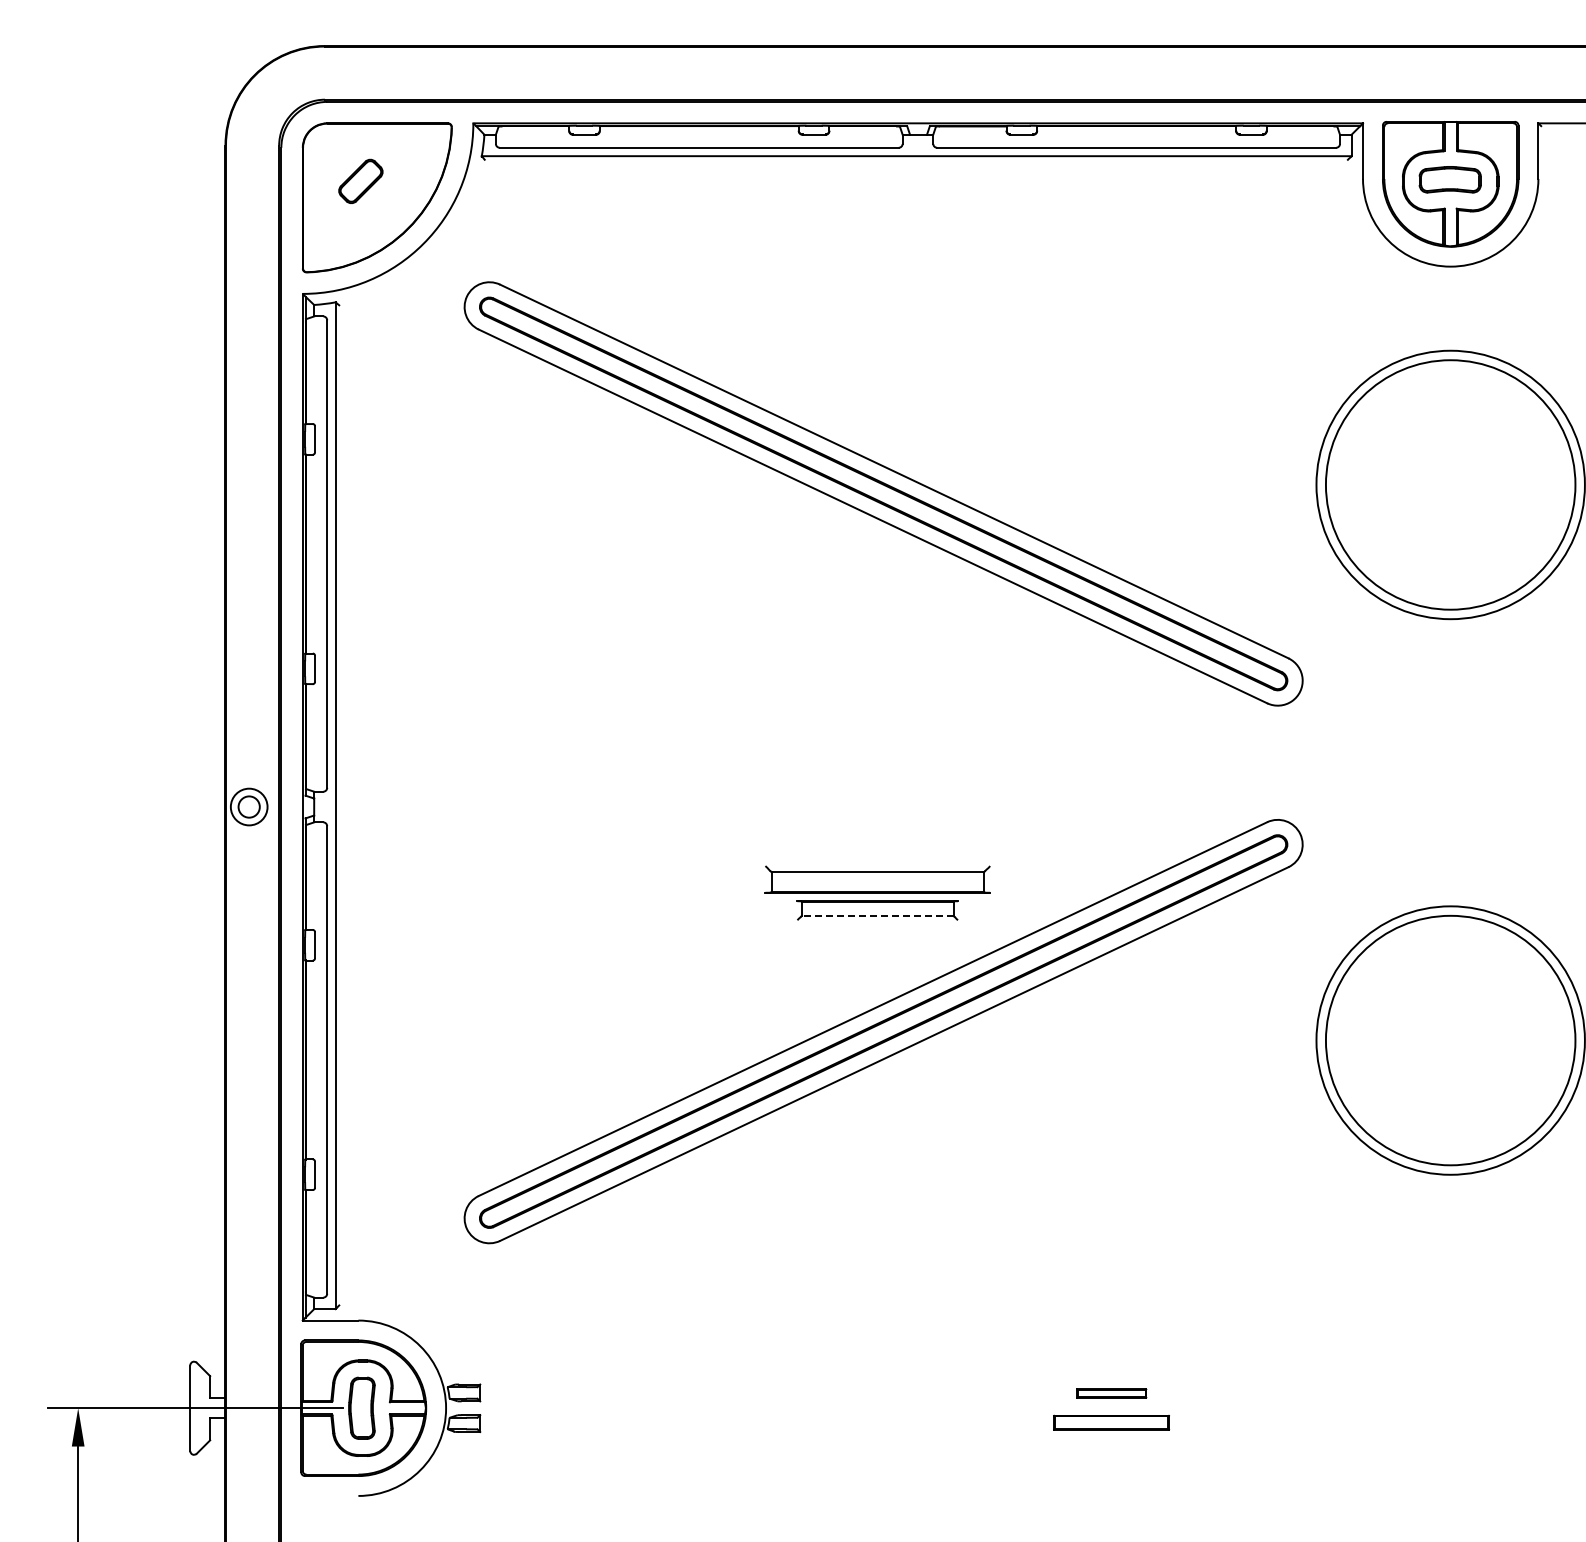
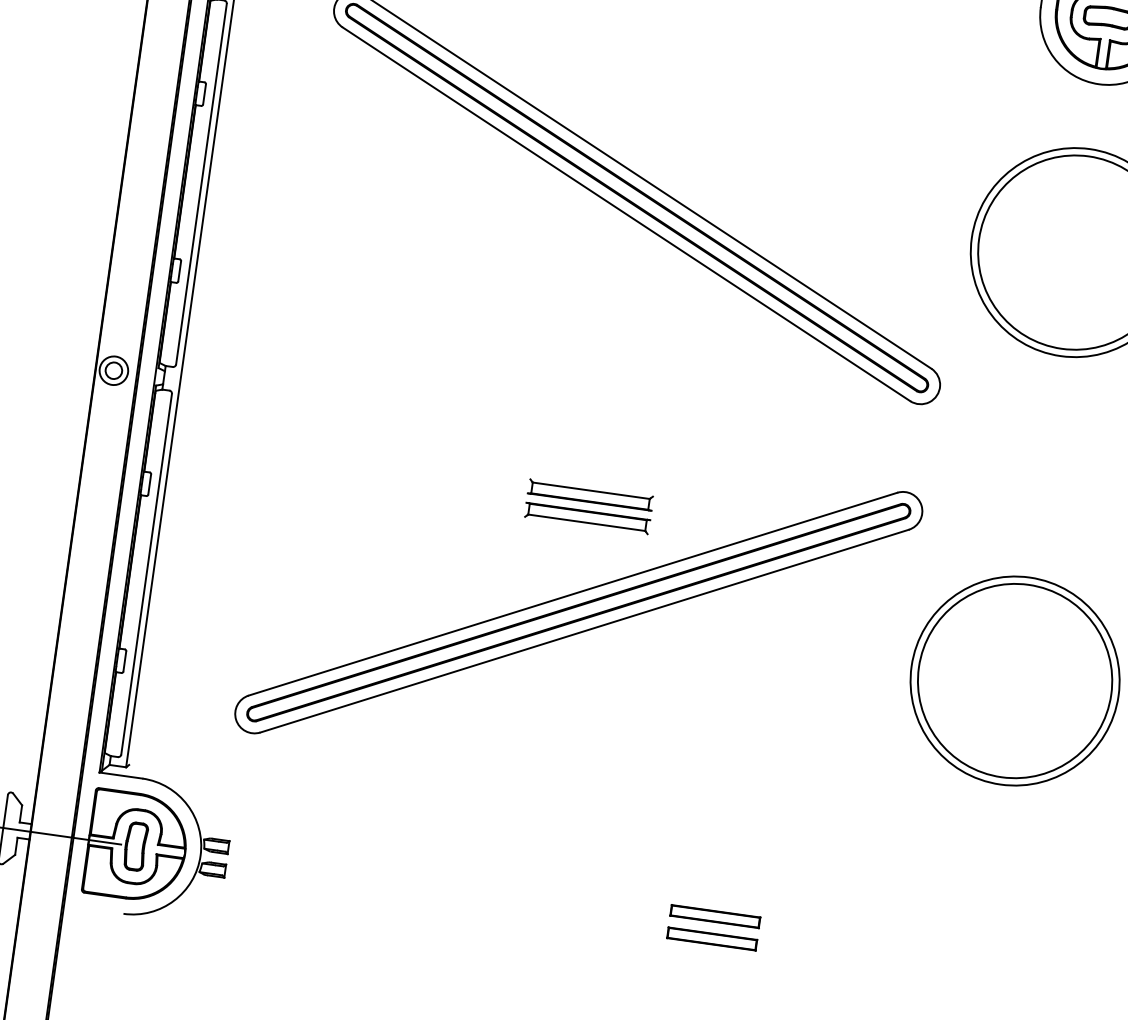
part: (877, 879) -> (590, 494), size x0.71
line: (877, 915) -> (586, 522), dashed -> solid
part: (1111, 1393) -> (715, 916), size x1.67

